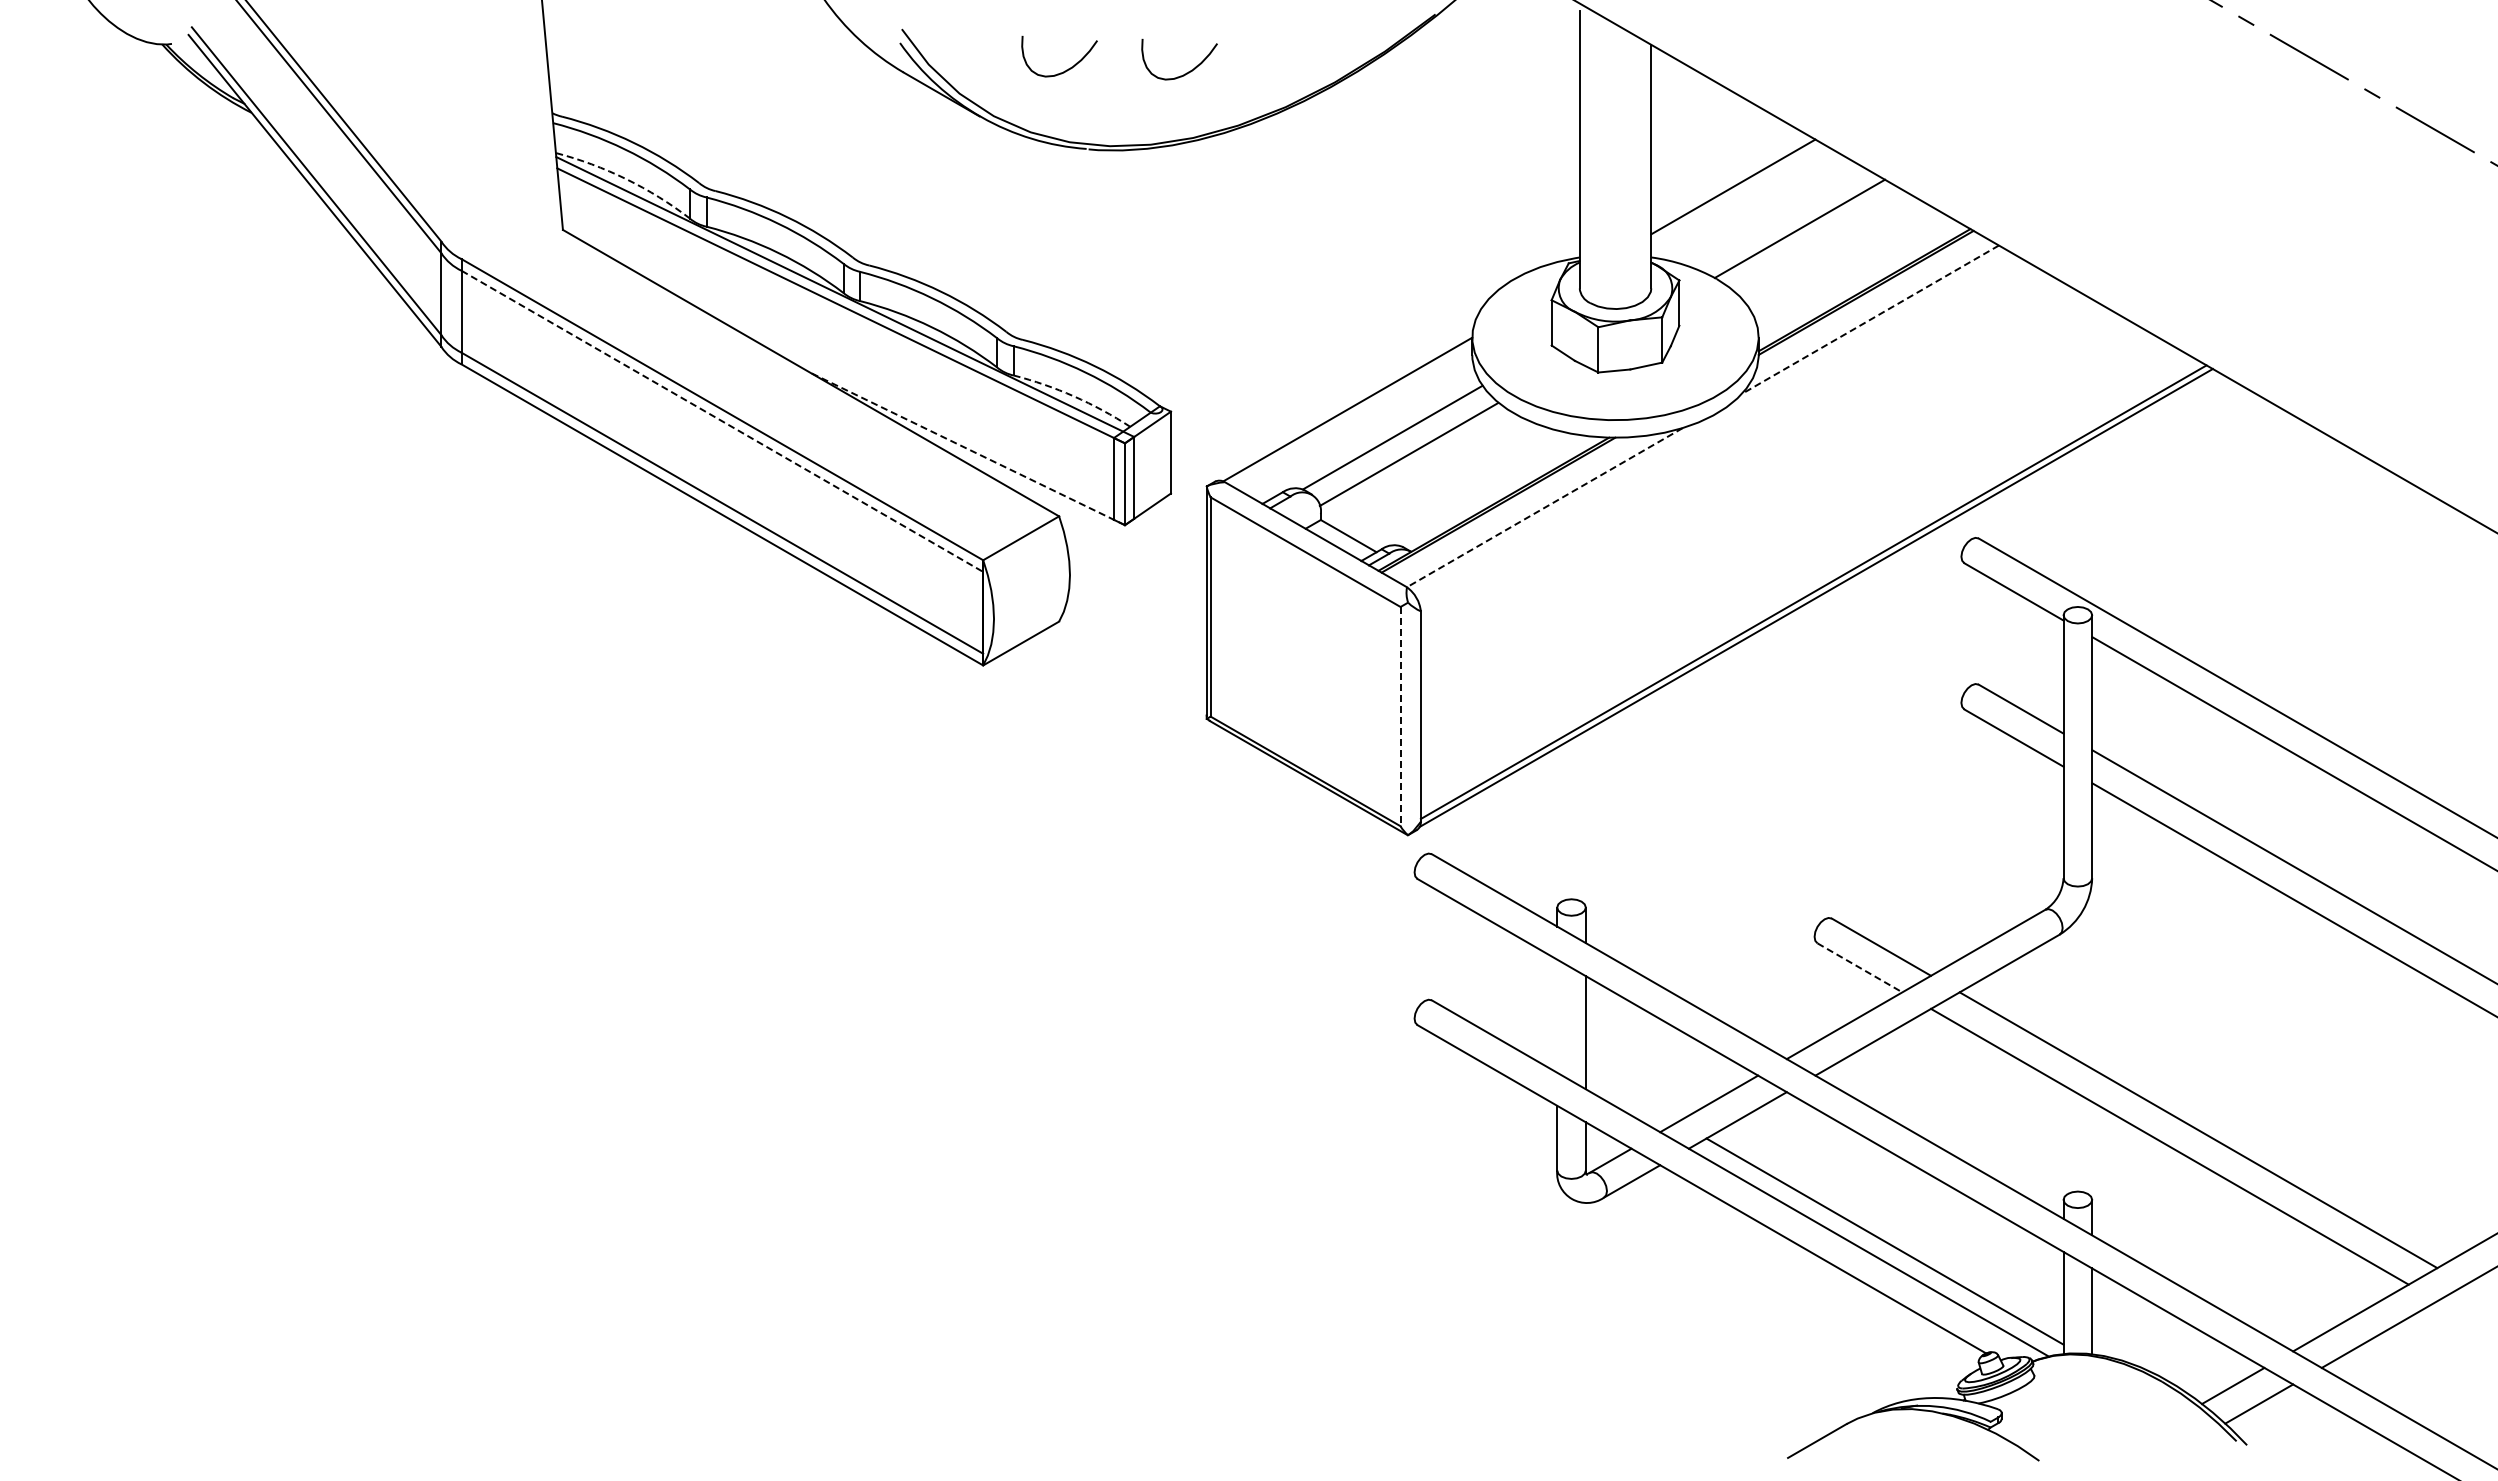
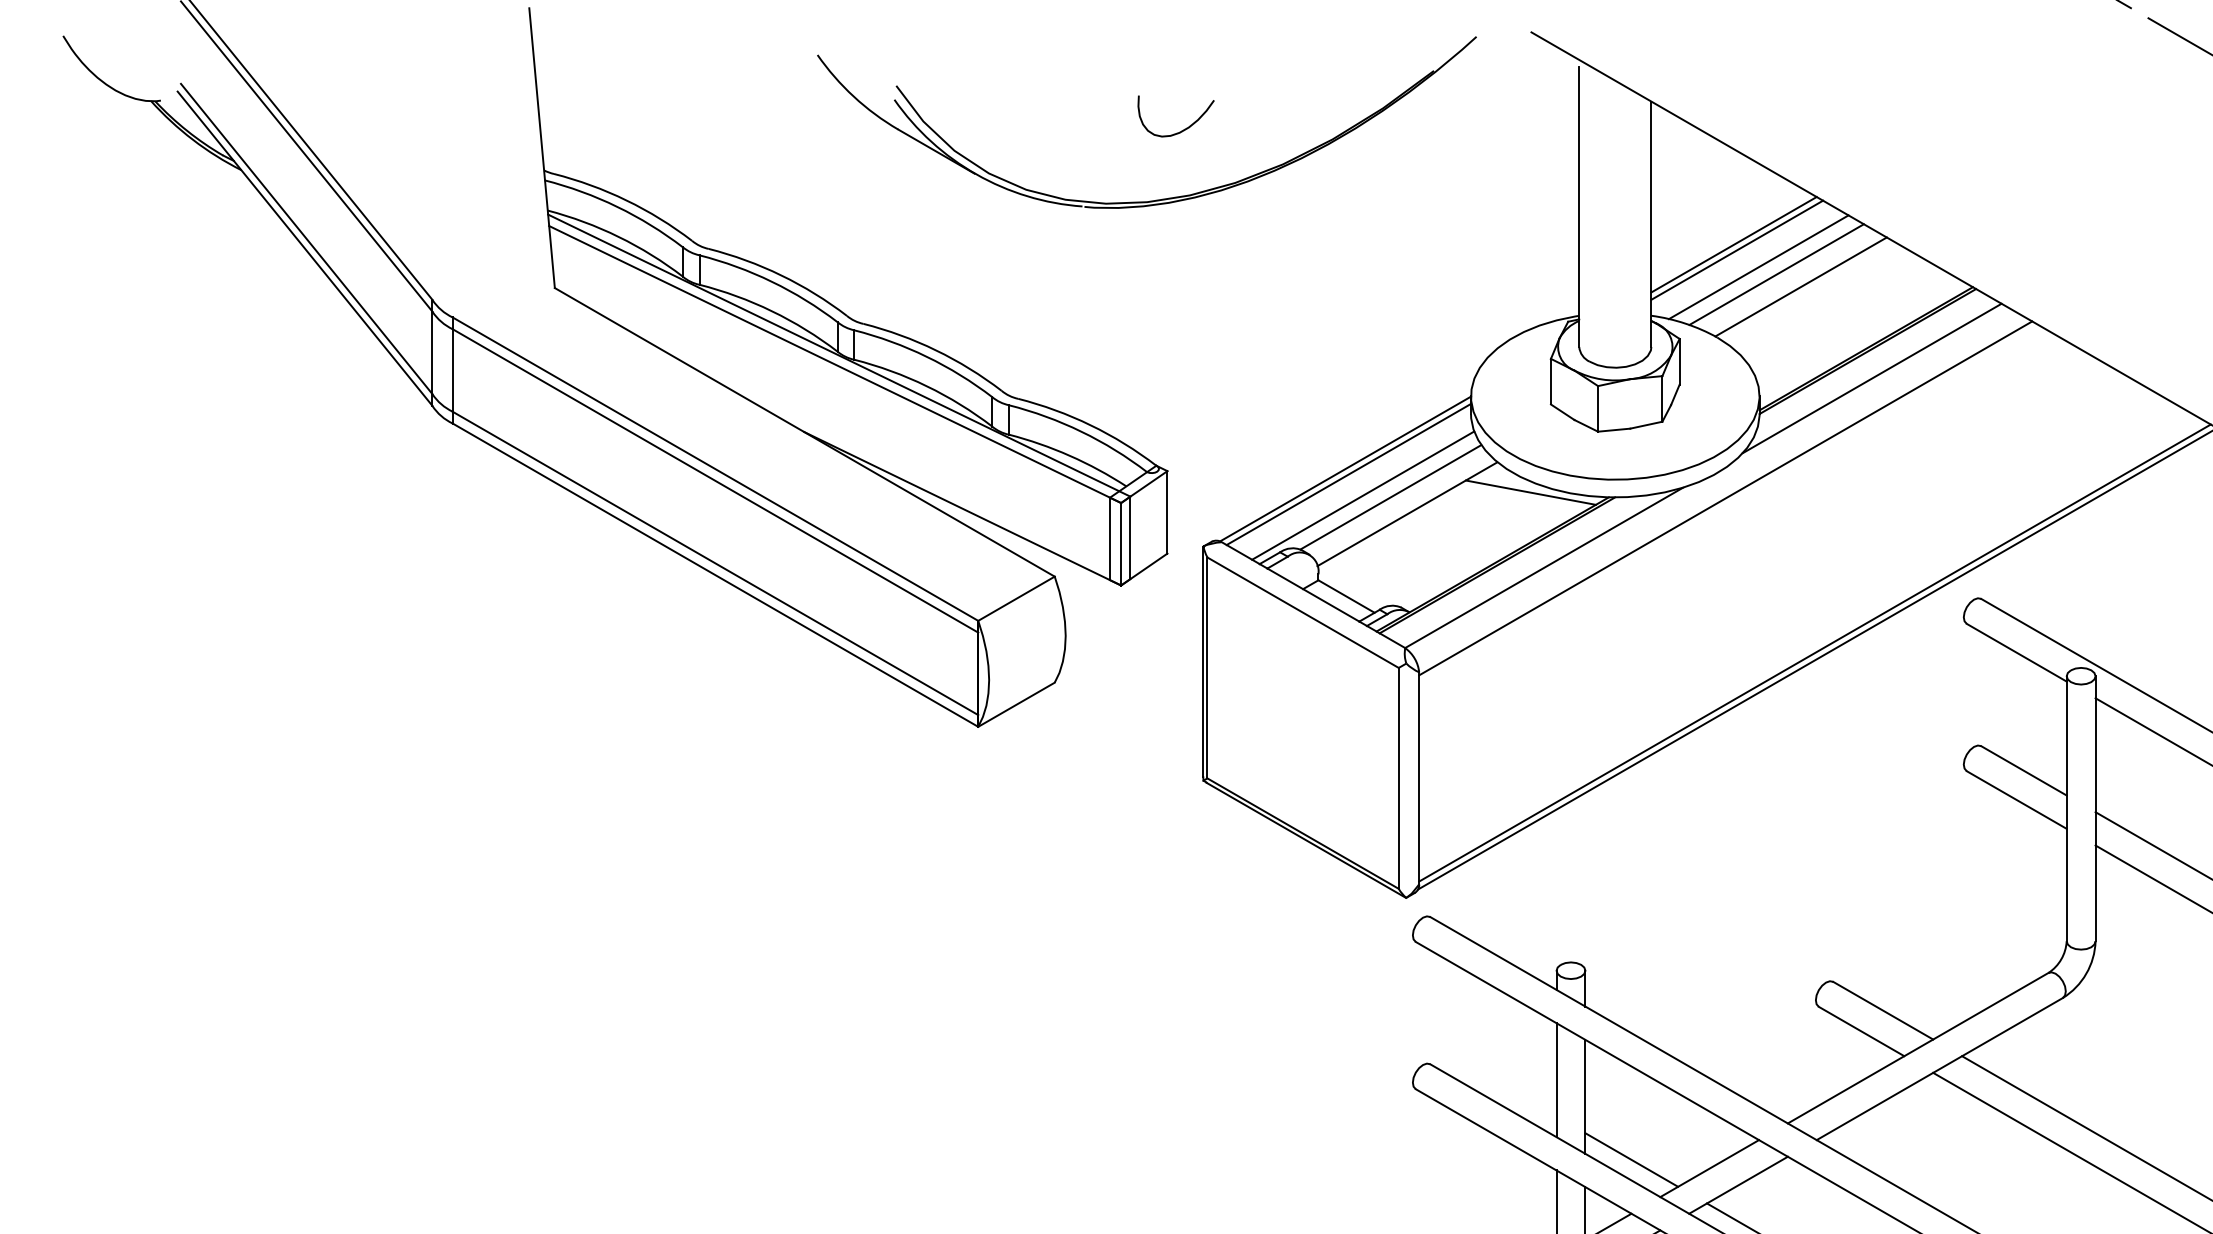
curve: (1066, 69) -> (1062, 126), removed
arc: (626, 179) -> (618, 237), dashed -> solid
line: (1736, 192) -> (1737, 250), added
line: (1757, 208) -> (1758, 266), added
line: (1775, 216) -> (1776, 274), added
line: (1870, 319) -> (1872, 378), dashed -> solid
arc: (1074, 396) -> (1070, 455), dashed -> solid
line: (1350, 414) -> (1348, 474), added
line: (722, 421) -> (715, 481), dashed -> solid
line: (1531, 432) -> (1530, 492), added
line: (1365, 435) -> (1363, 495), added
line: (1724, 438) -> (1725, 498), added
line: (967, 448) -> (962, 508), dashed -> solid
line: (1544, 507) -> (1543, 567), dashed -> solid
line: (1400, 716) -> (1398, 778), dashed -> solid
line: (1859, 967) -> (1861, 1031), dashed -> solid
line: (1557, 1015) -> (1556, 1079), added
line: (1631, 1094) -> (1631, 1159), added

